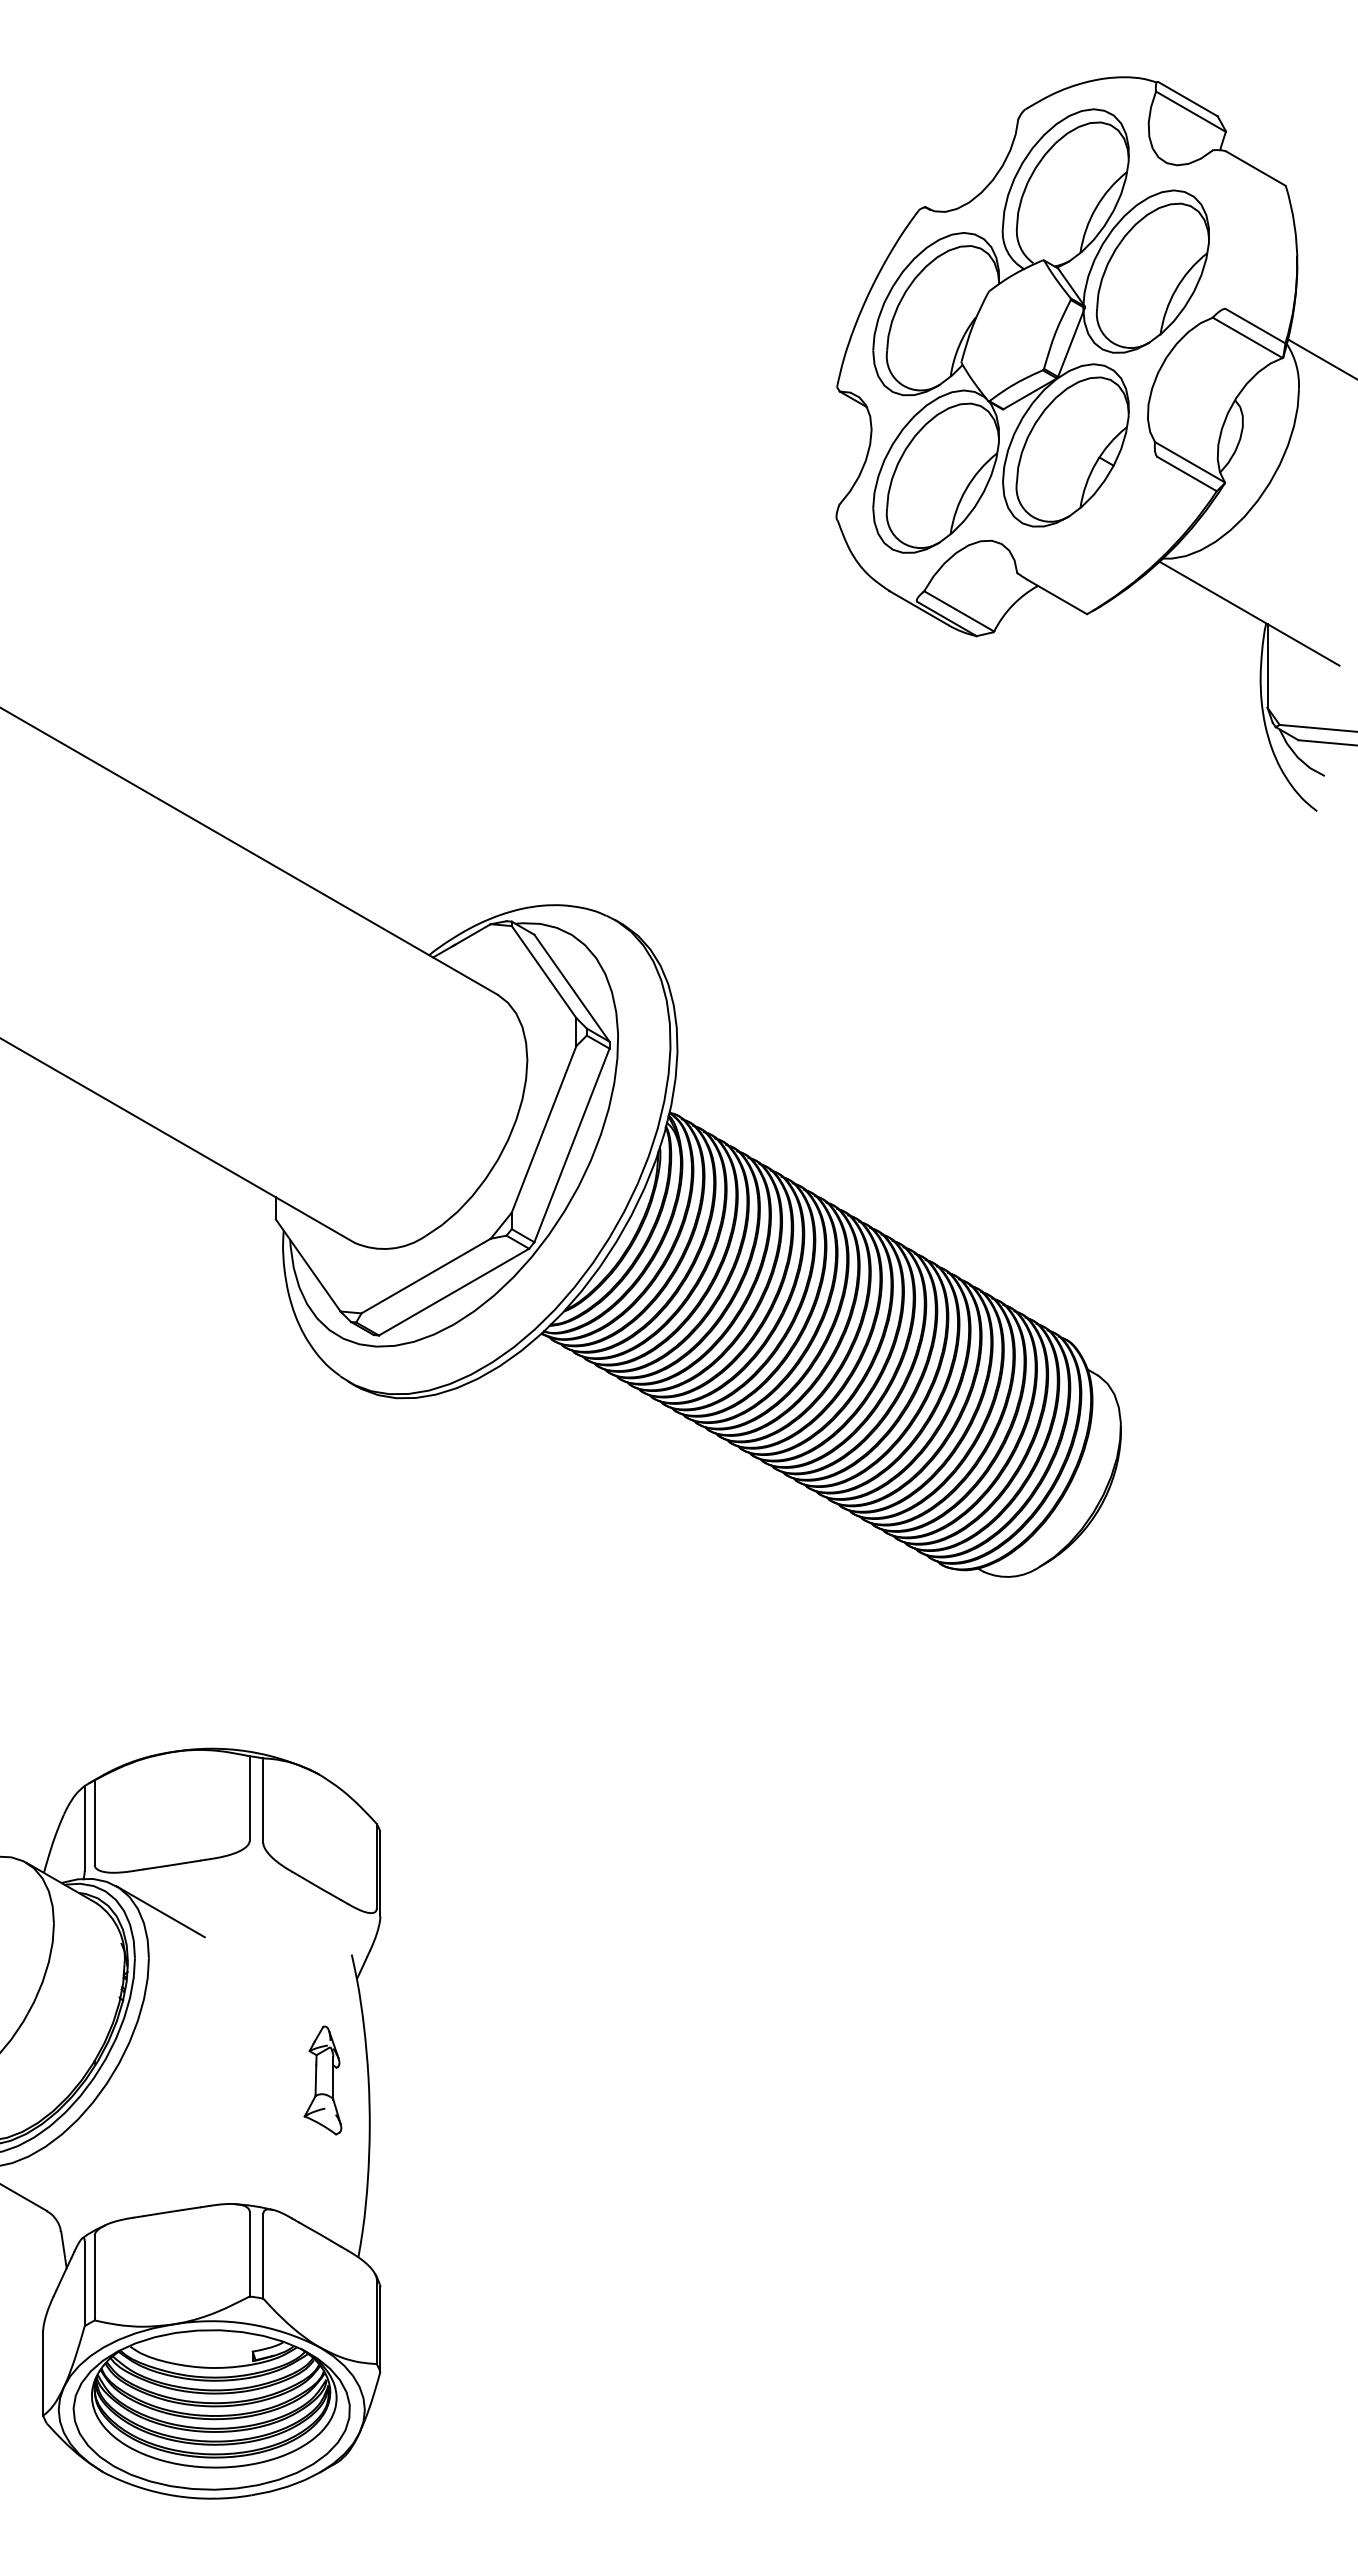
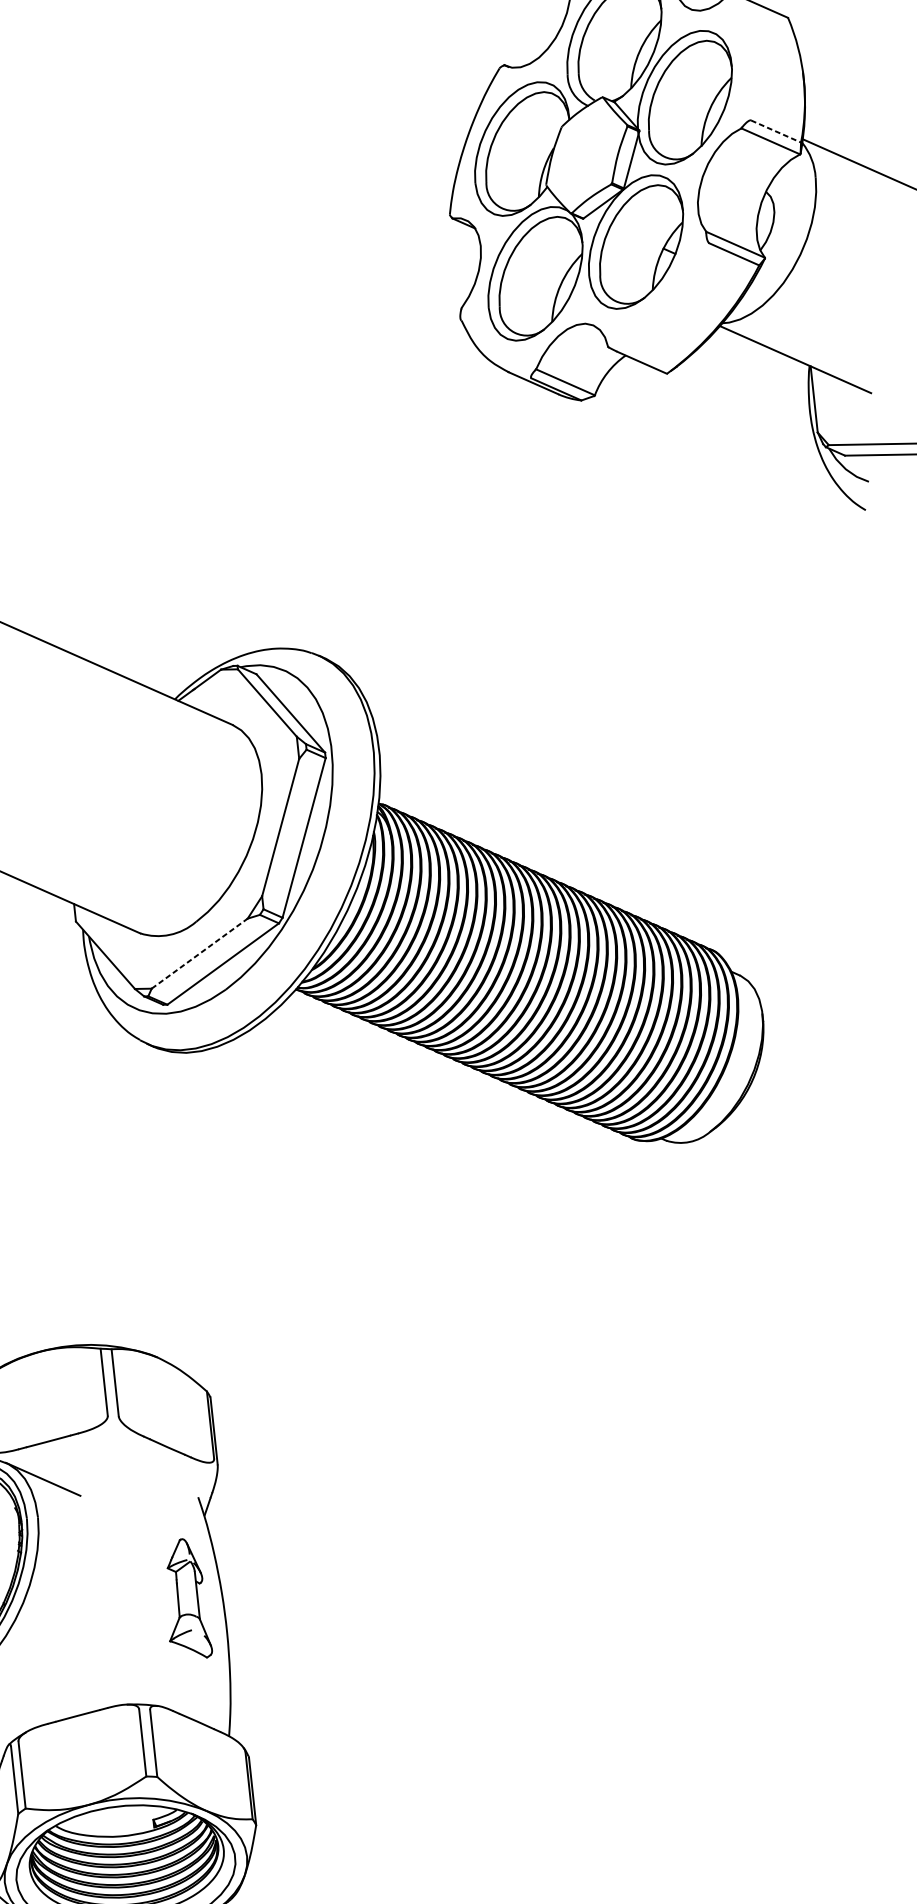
line: (1256, 326) -> (776, 131), solid -> dashed
line: (426, 1276) -> (200, 953), solid -> dashed
part: (322, 2080) -> (185, 1599), size x1.4

